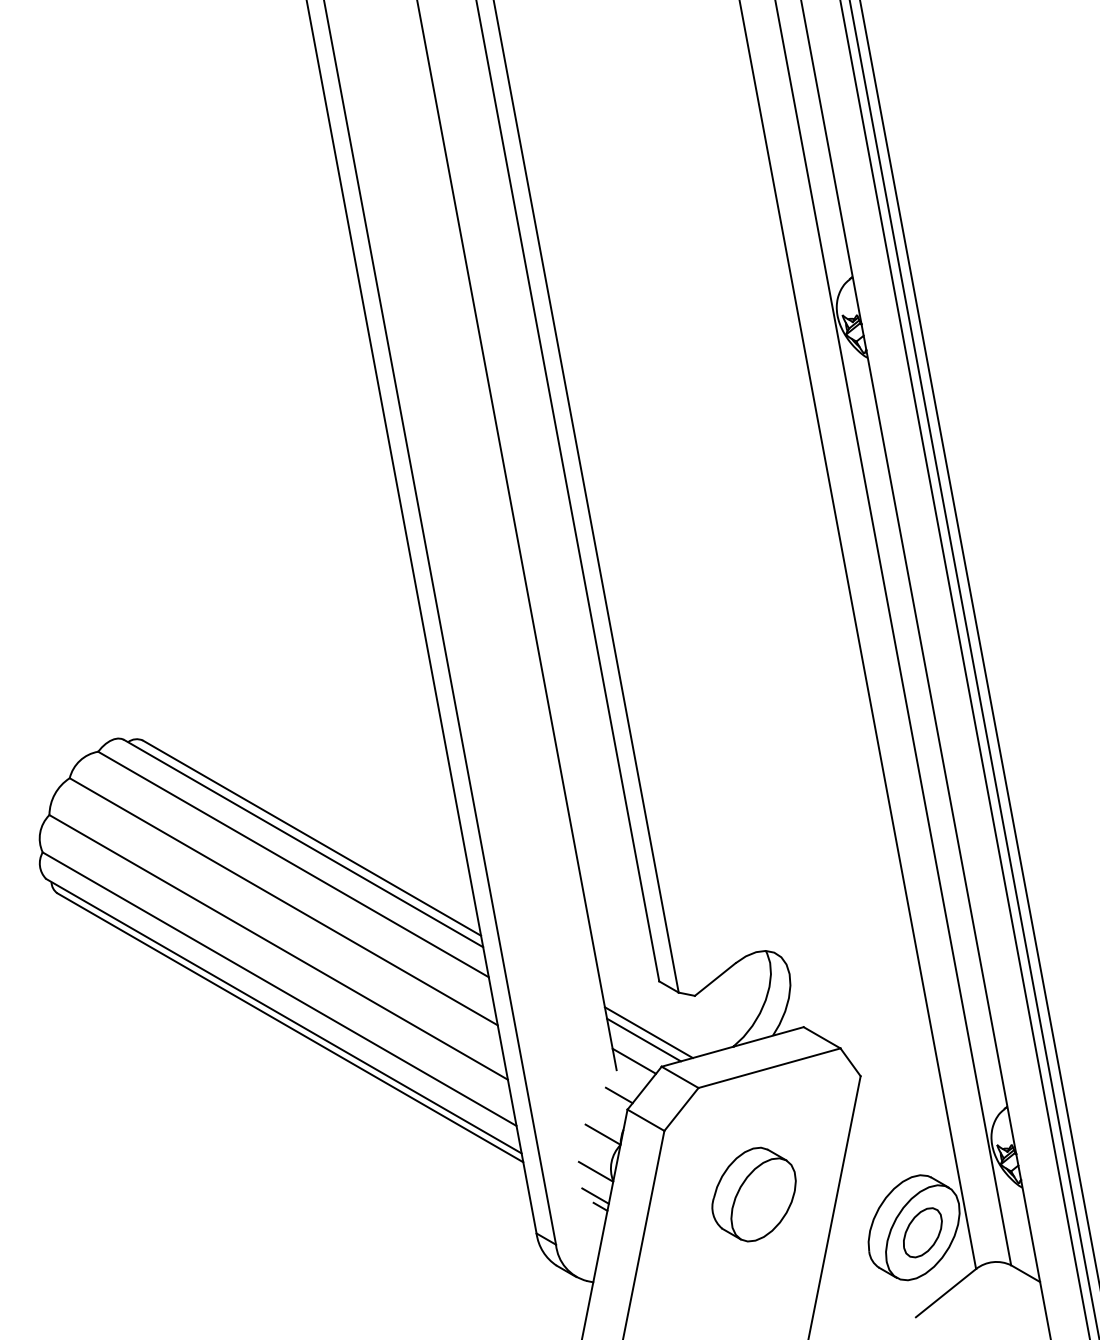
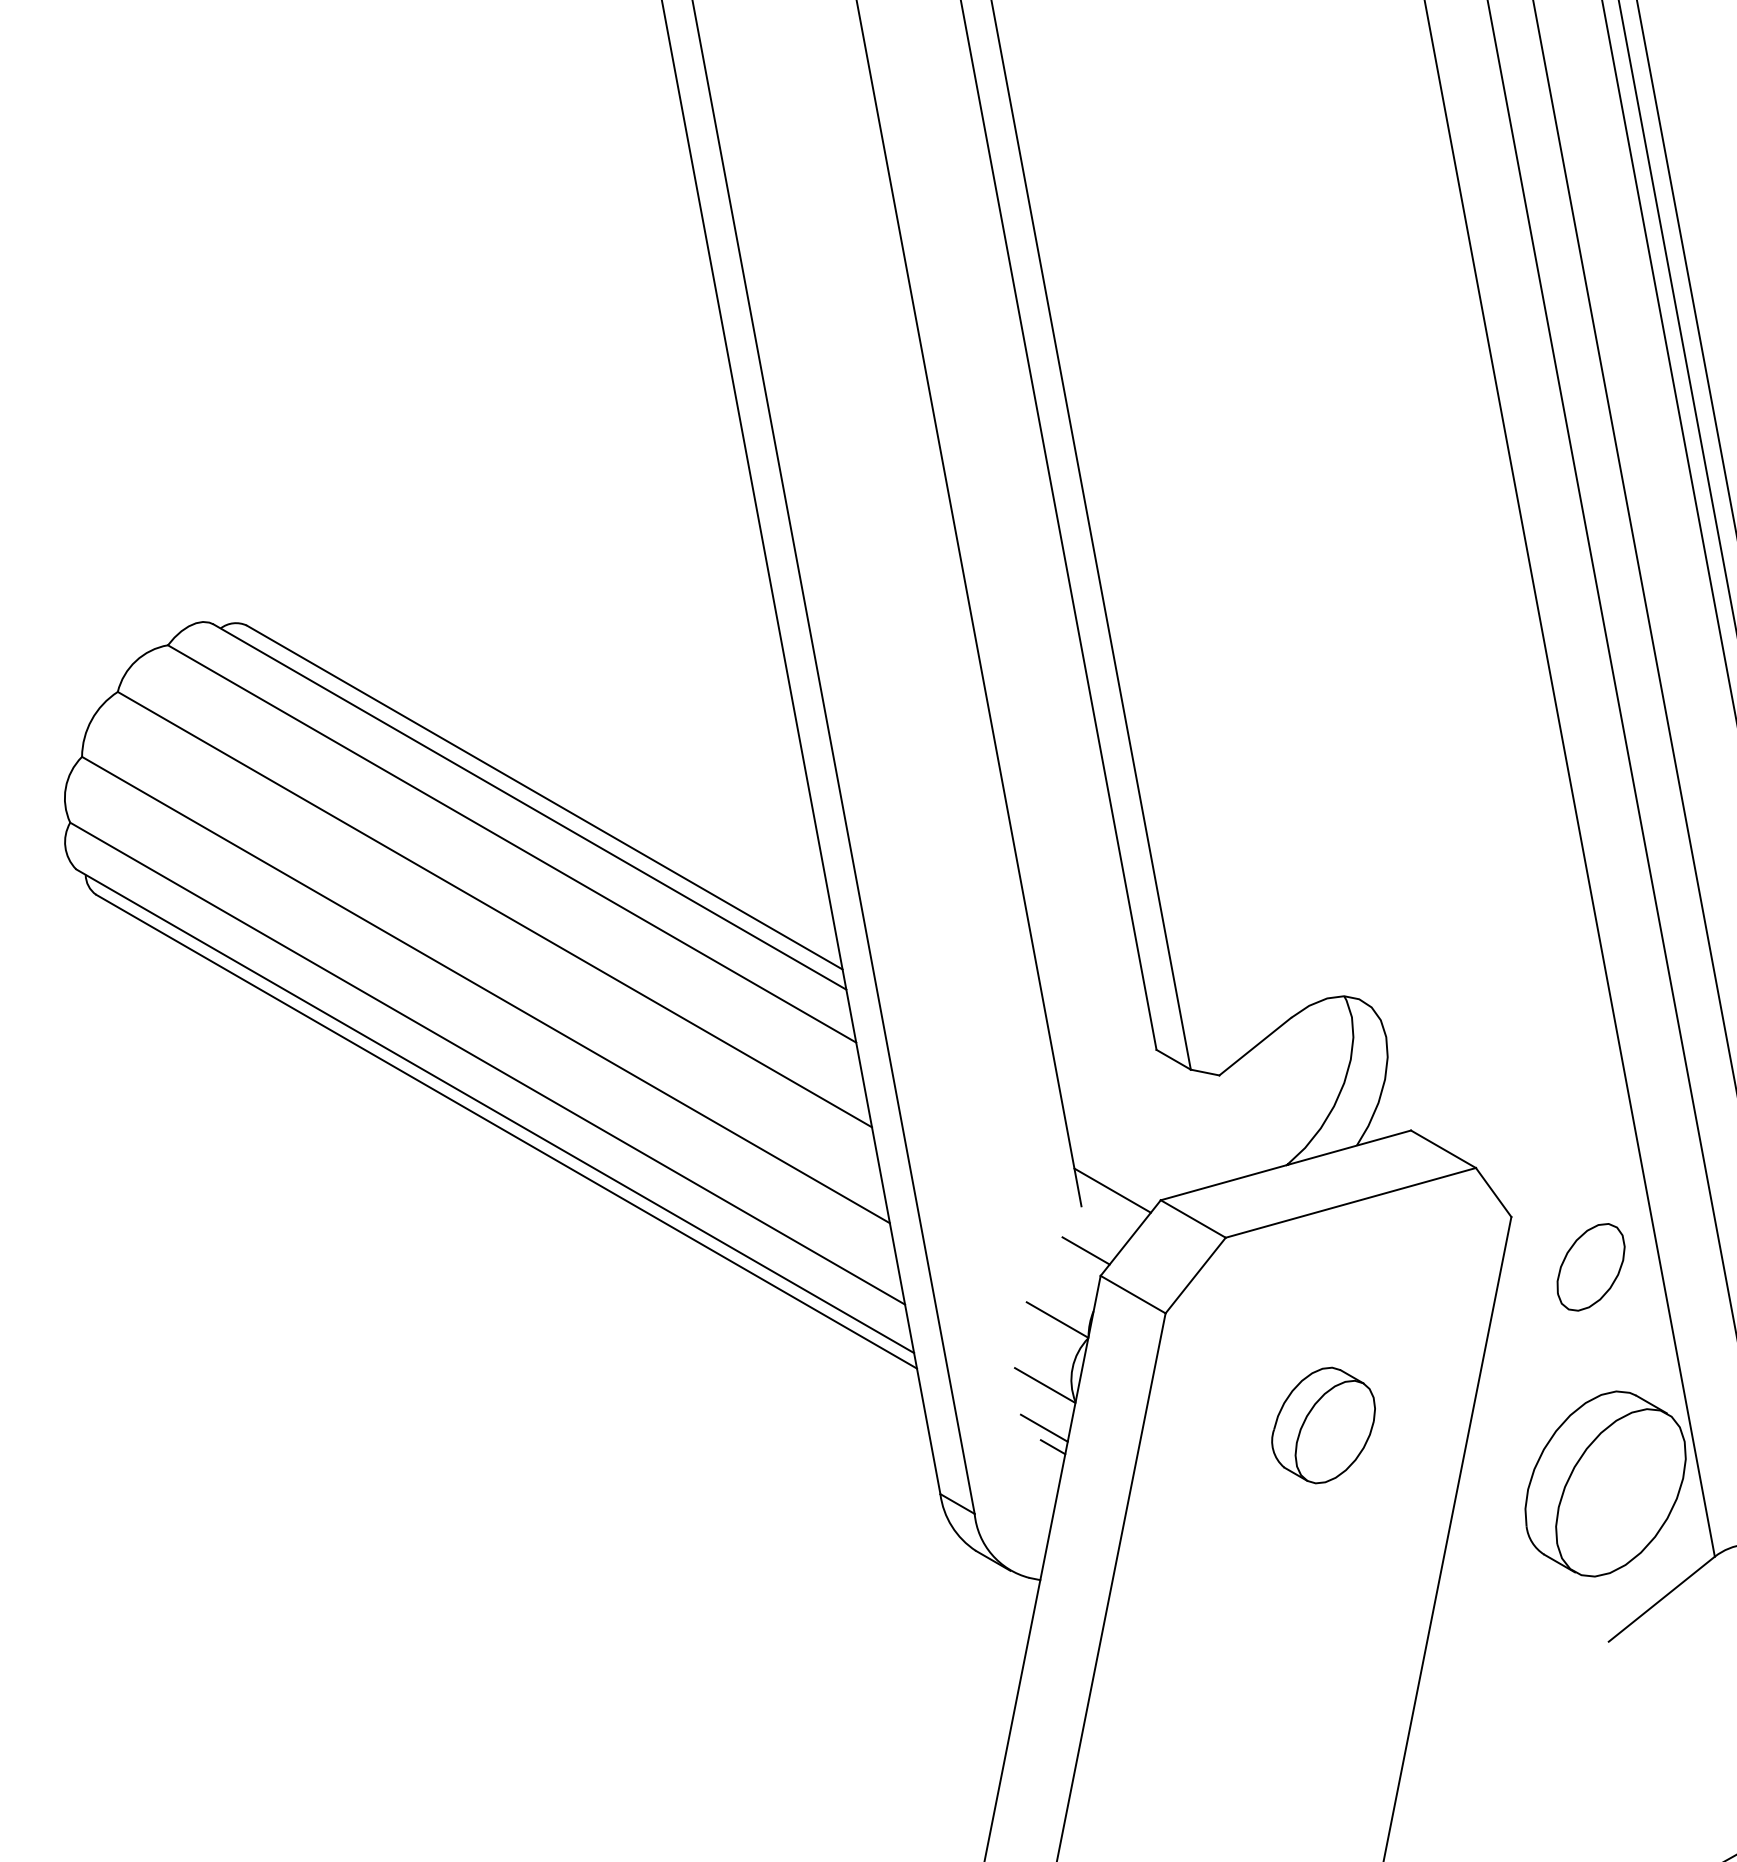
line: (648, 1032) -> (1137, 1139), removed
line: (643, 1039) -> (1128, 1152), removed
part: (753, 1194) -> (1322, 1425), size x0.7
part: (922, 1232) -> (1590, 1266), moved

